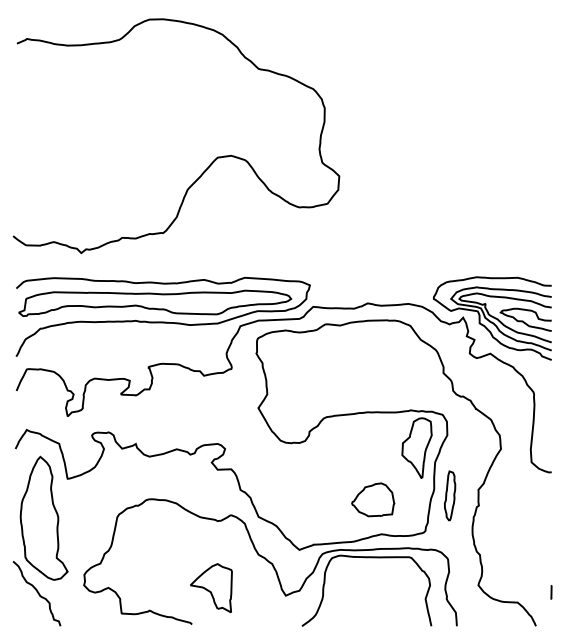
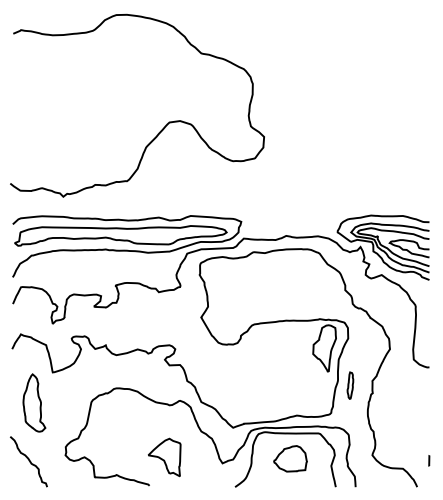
part: (450, 495) -> (350, 385), size x0.7
part: (373, 499) -> (290, 458), moved
part: (43, 517) -> (33, 402), size x0.6

